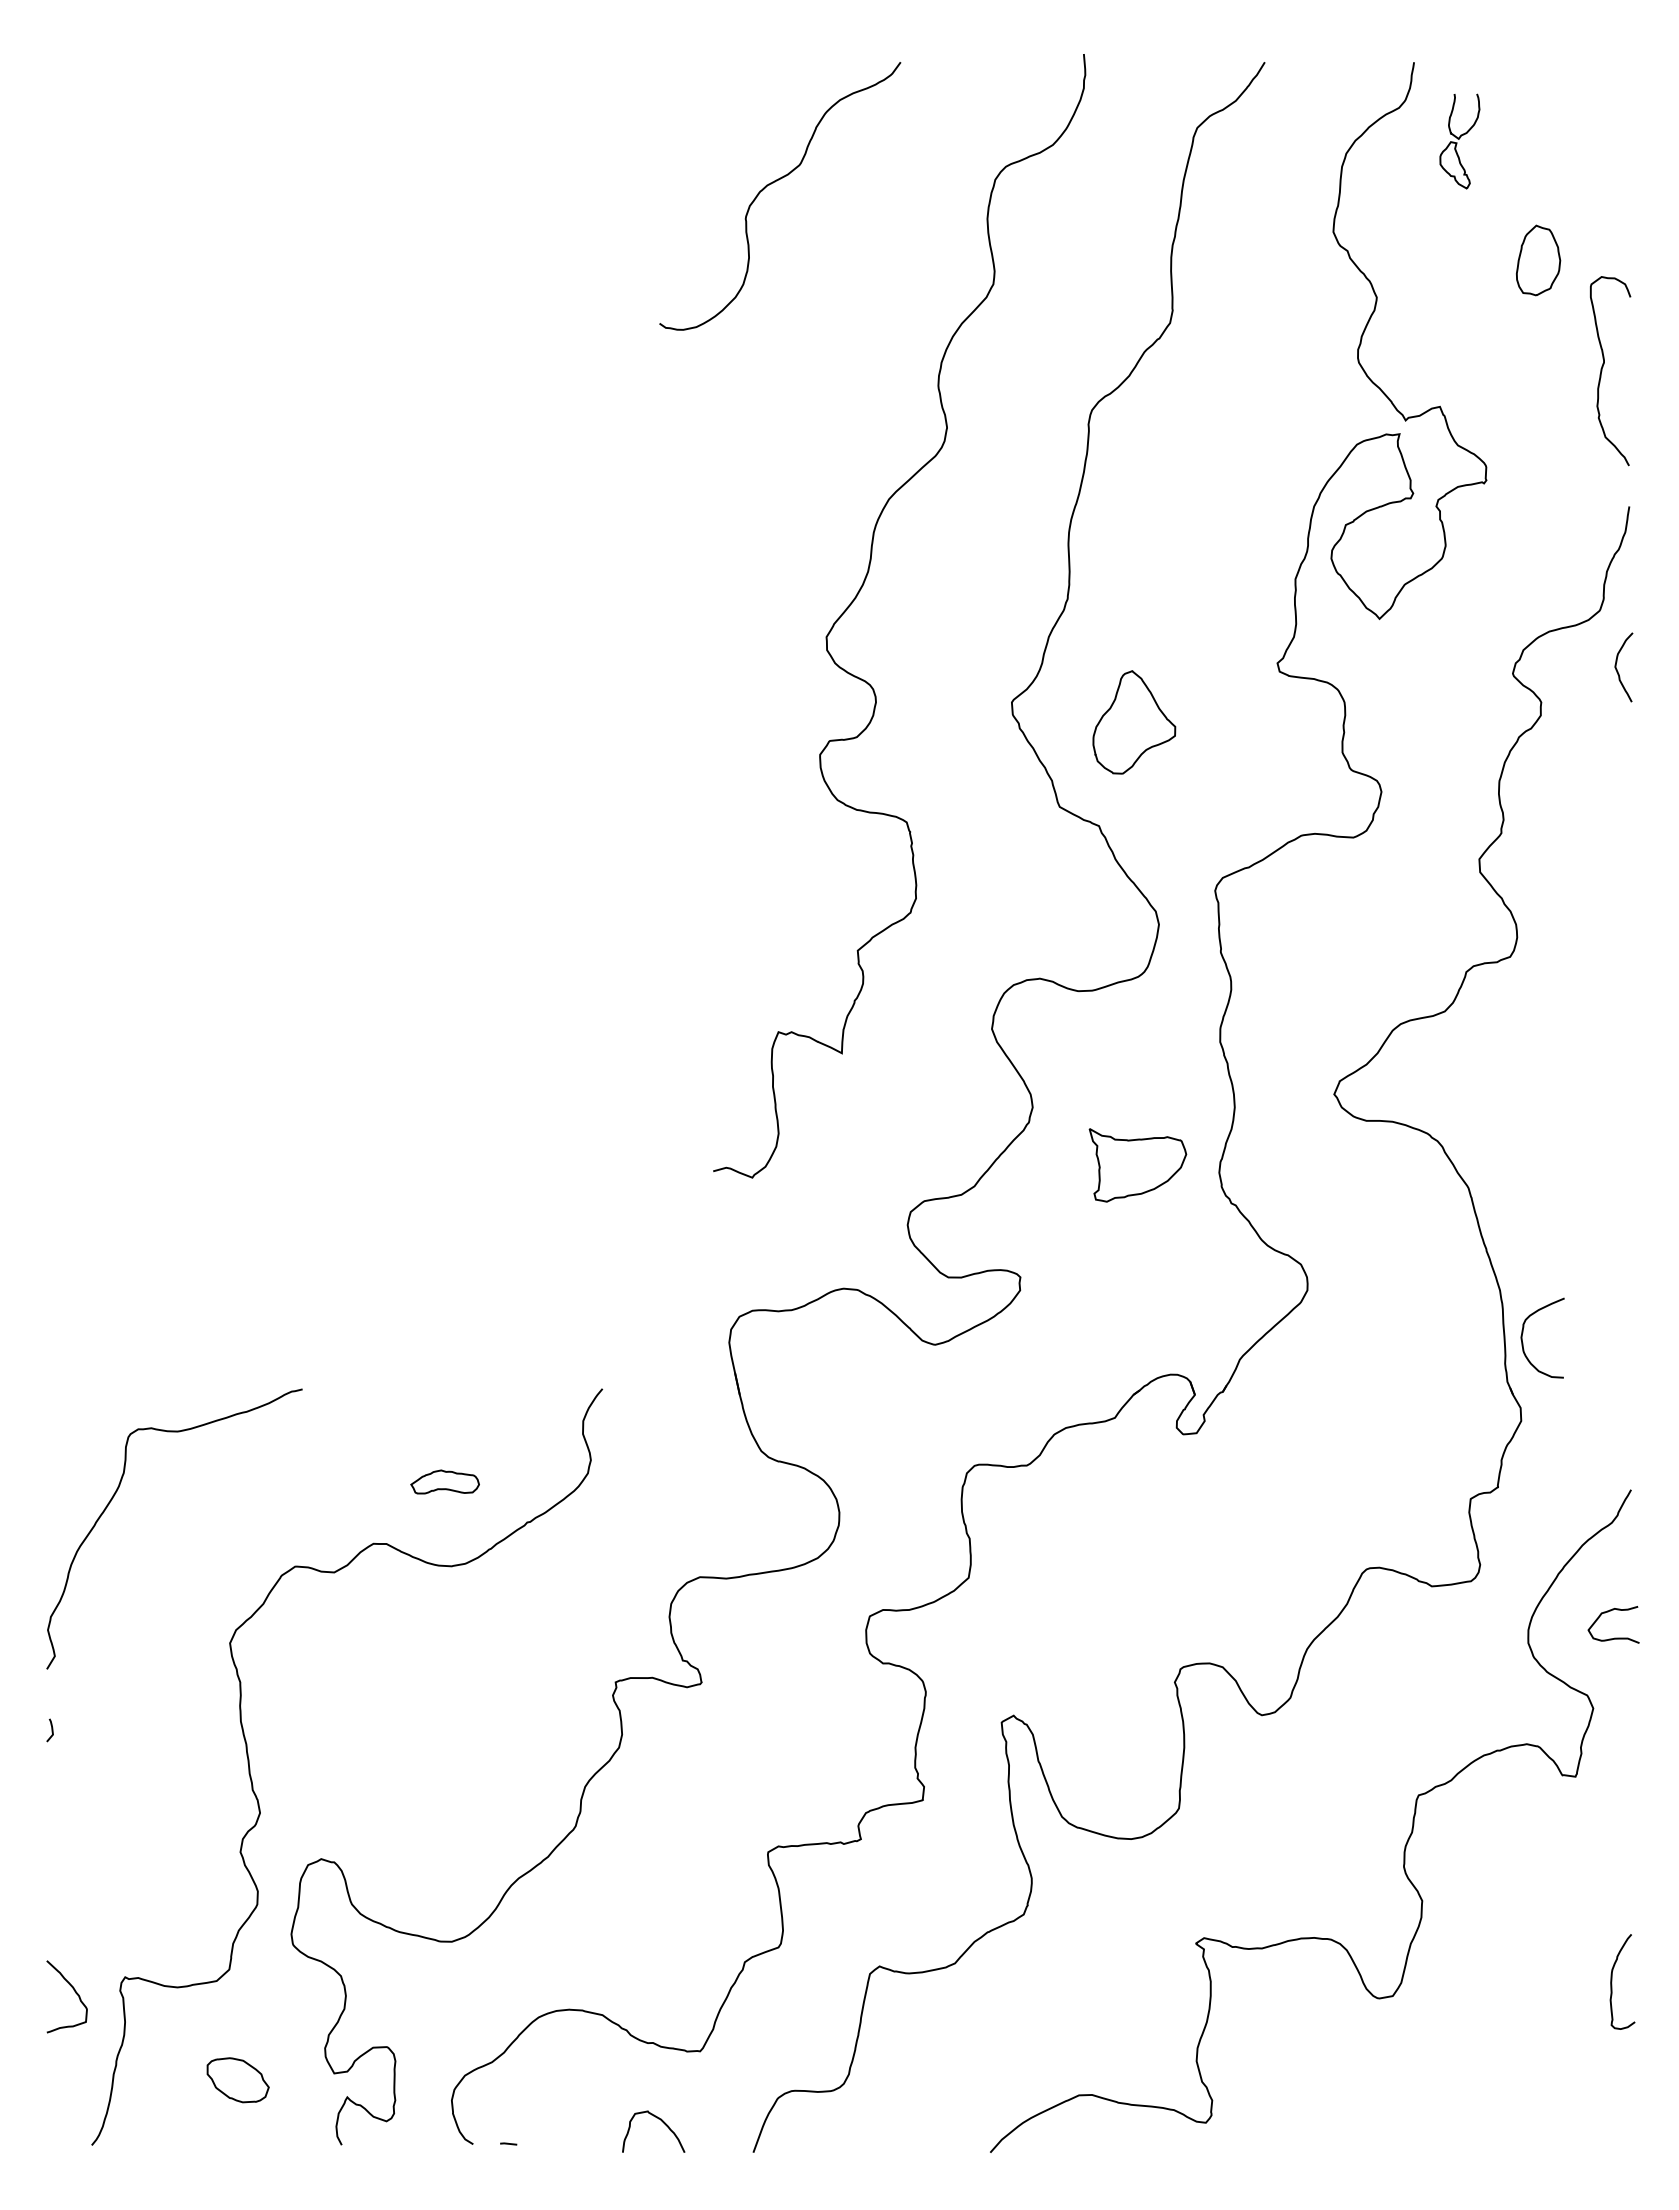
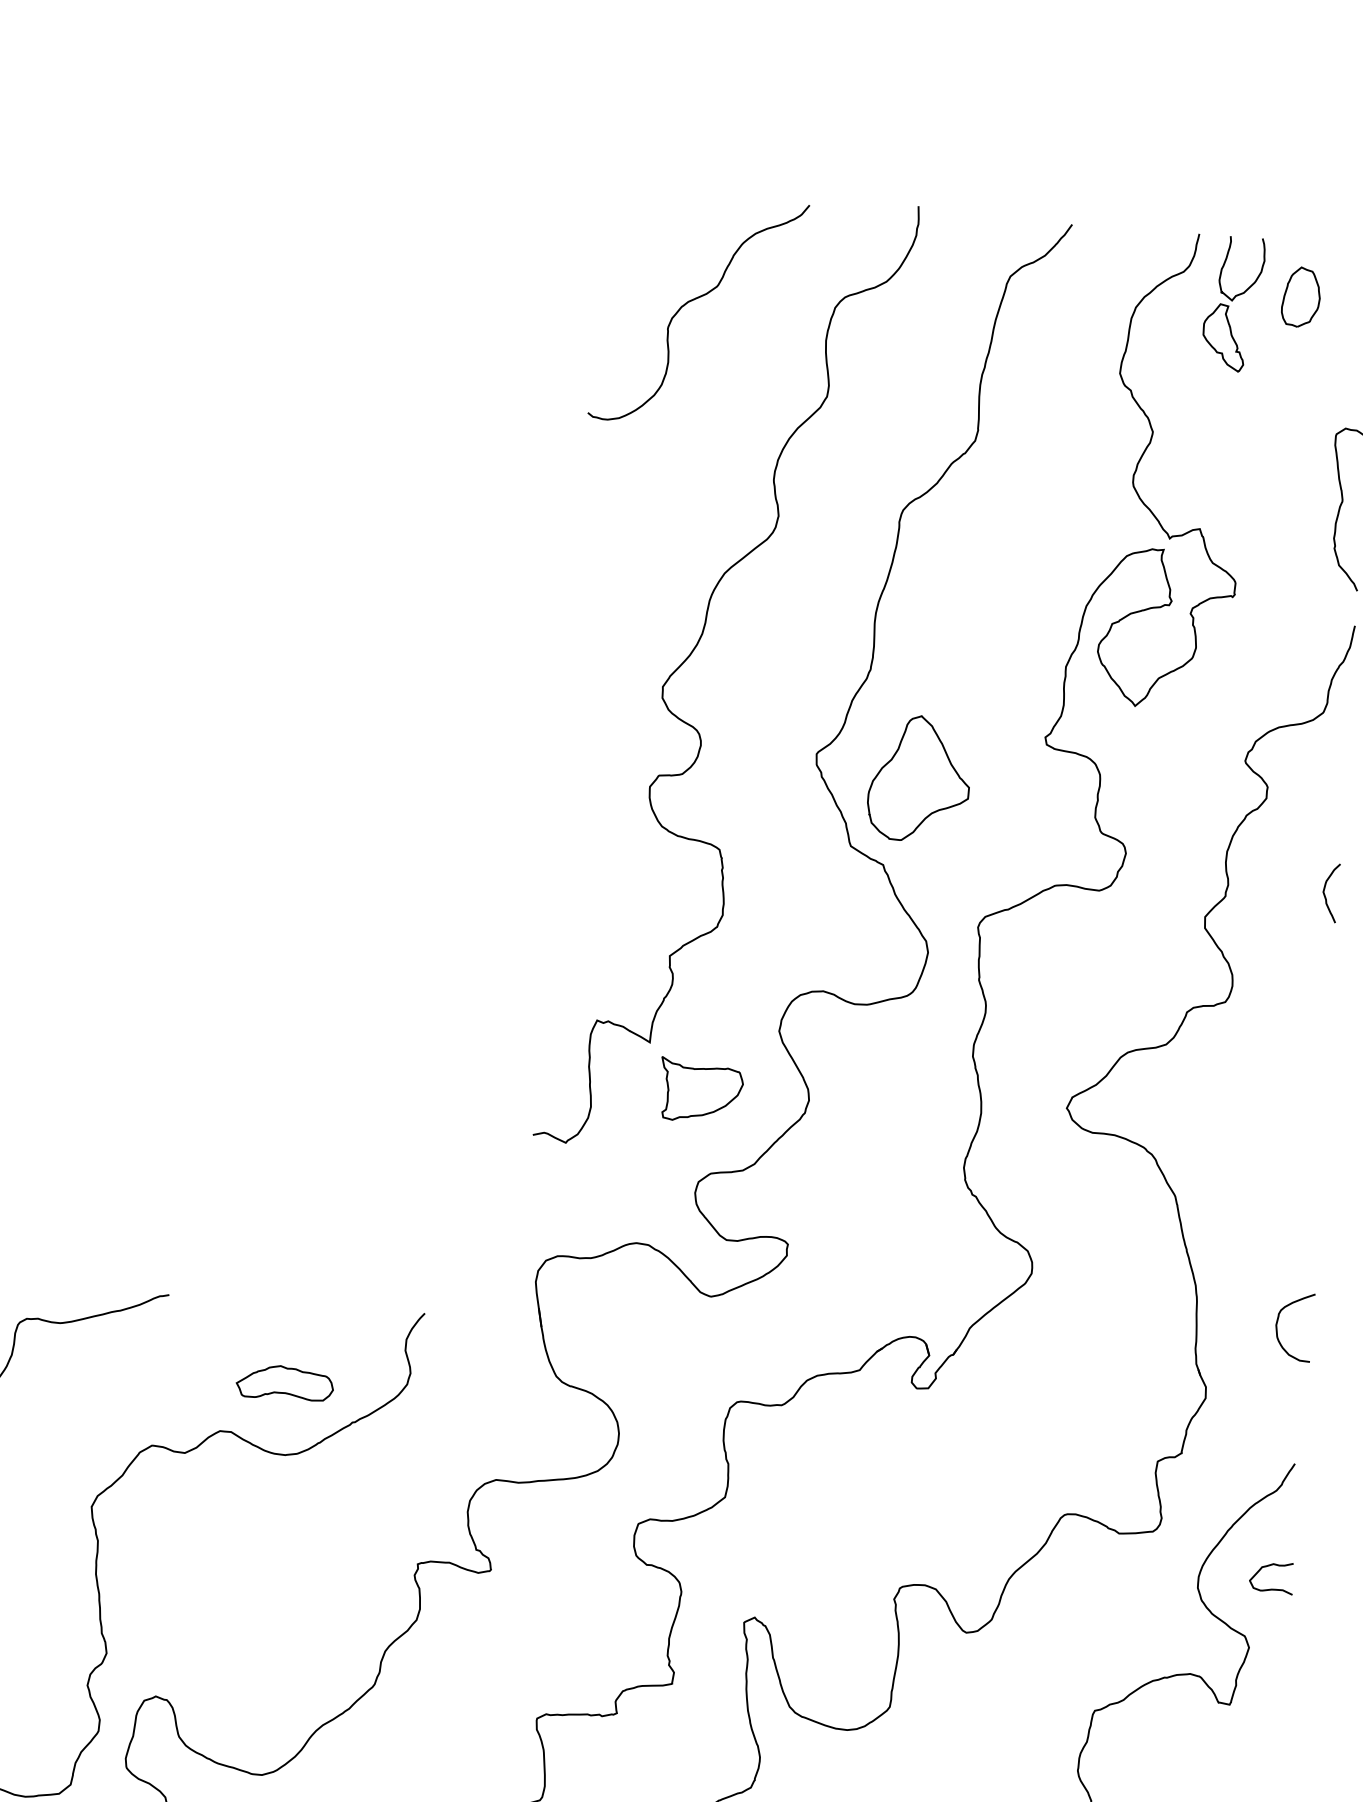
part: (1459, 141) -> (1233, 304), size x1.67
curve: (773, 183) -> (693, 300), moved
part: (1538, 260) -> (1301, 297), moved
curve: (1617, 669) -> (1325, 894), moved
part: (1134, 722) -> (919, 778), size x1.43
part: (1137, 1165) -> (700, 1090), moved
curve: (1523, 1333) -> (1278, 1321), moved
part: (444, 1481) -> (284, 1382), size x1.67

